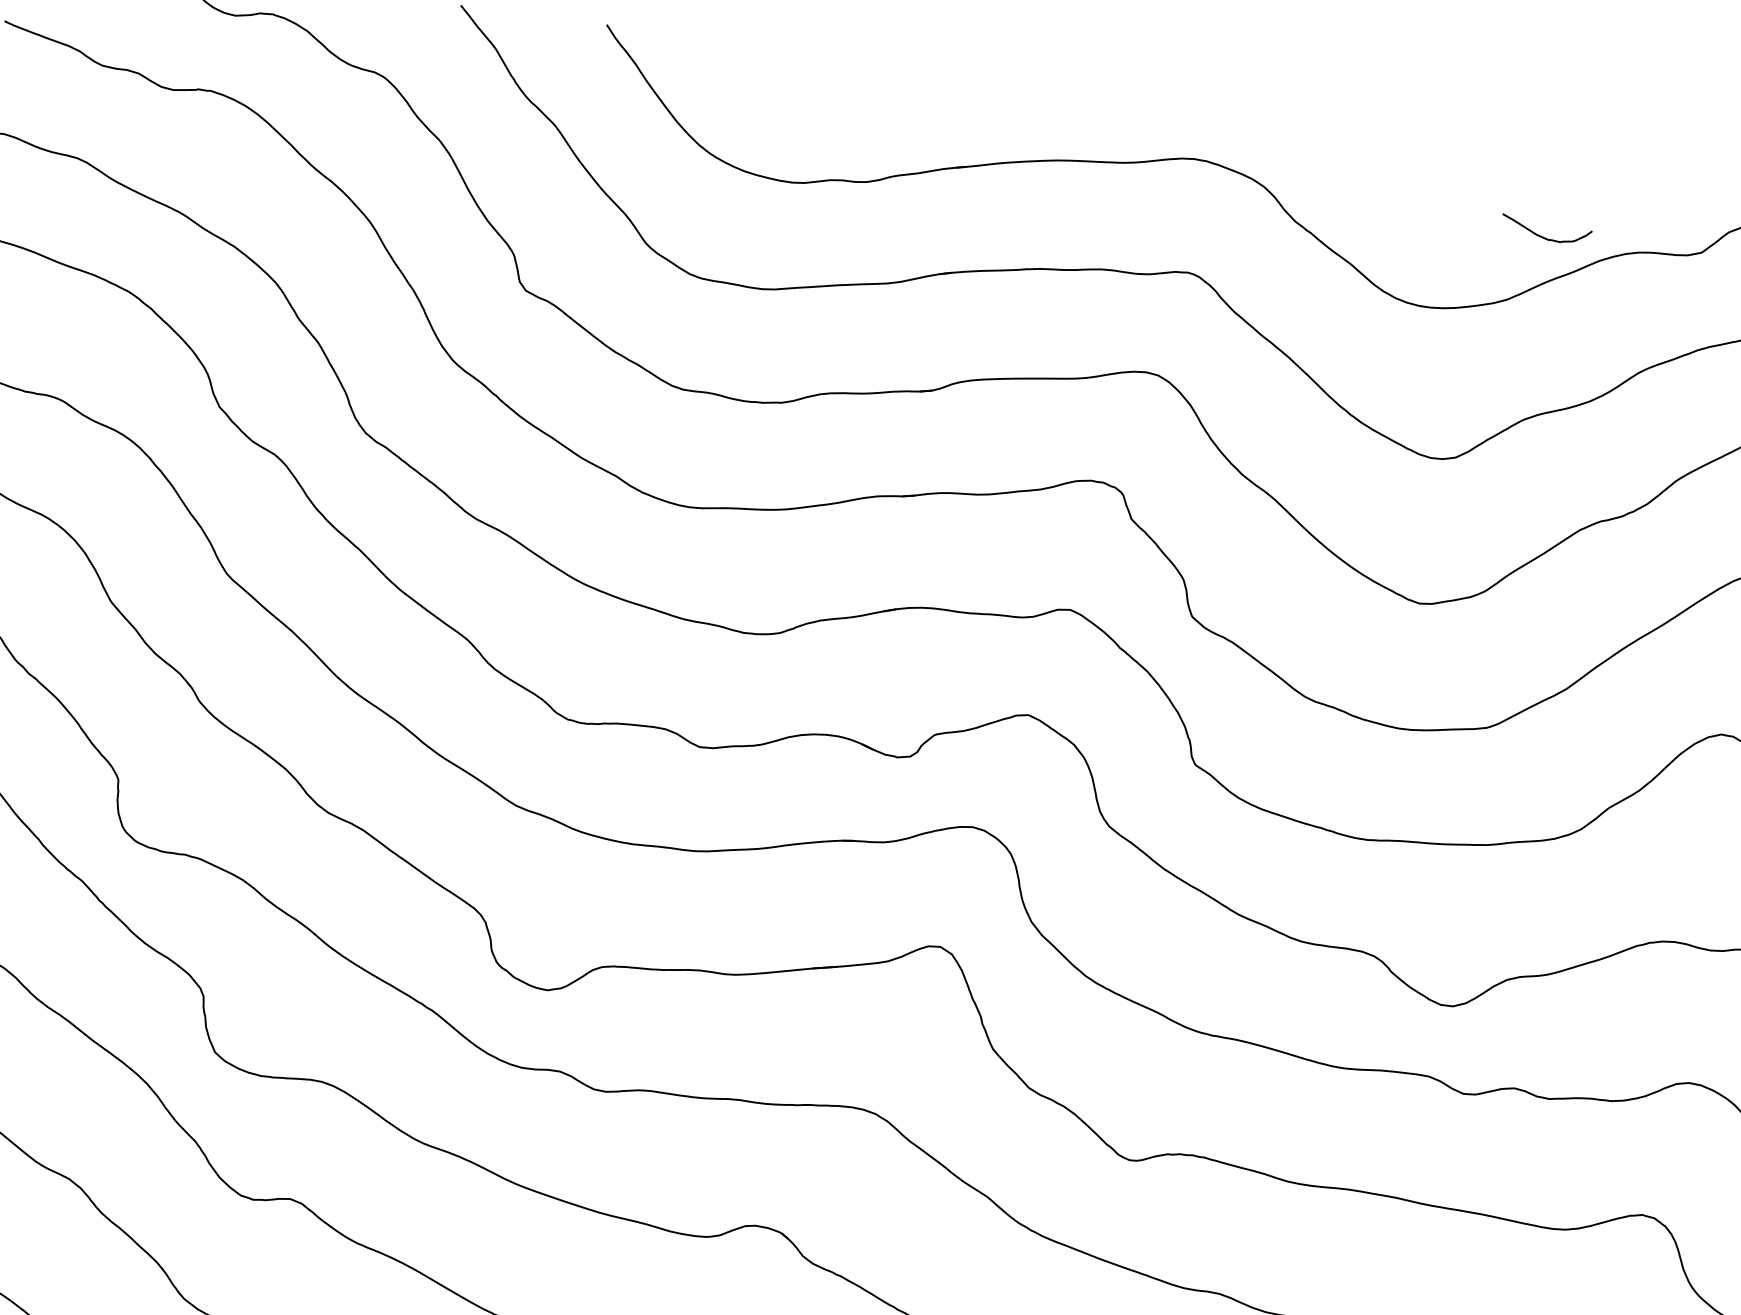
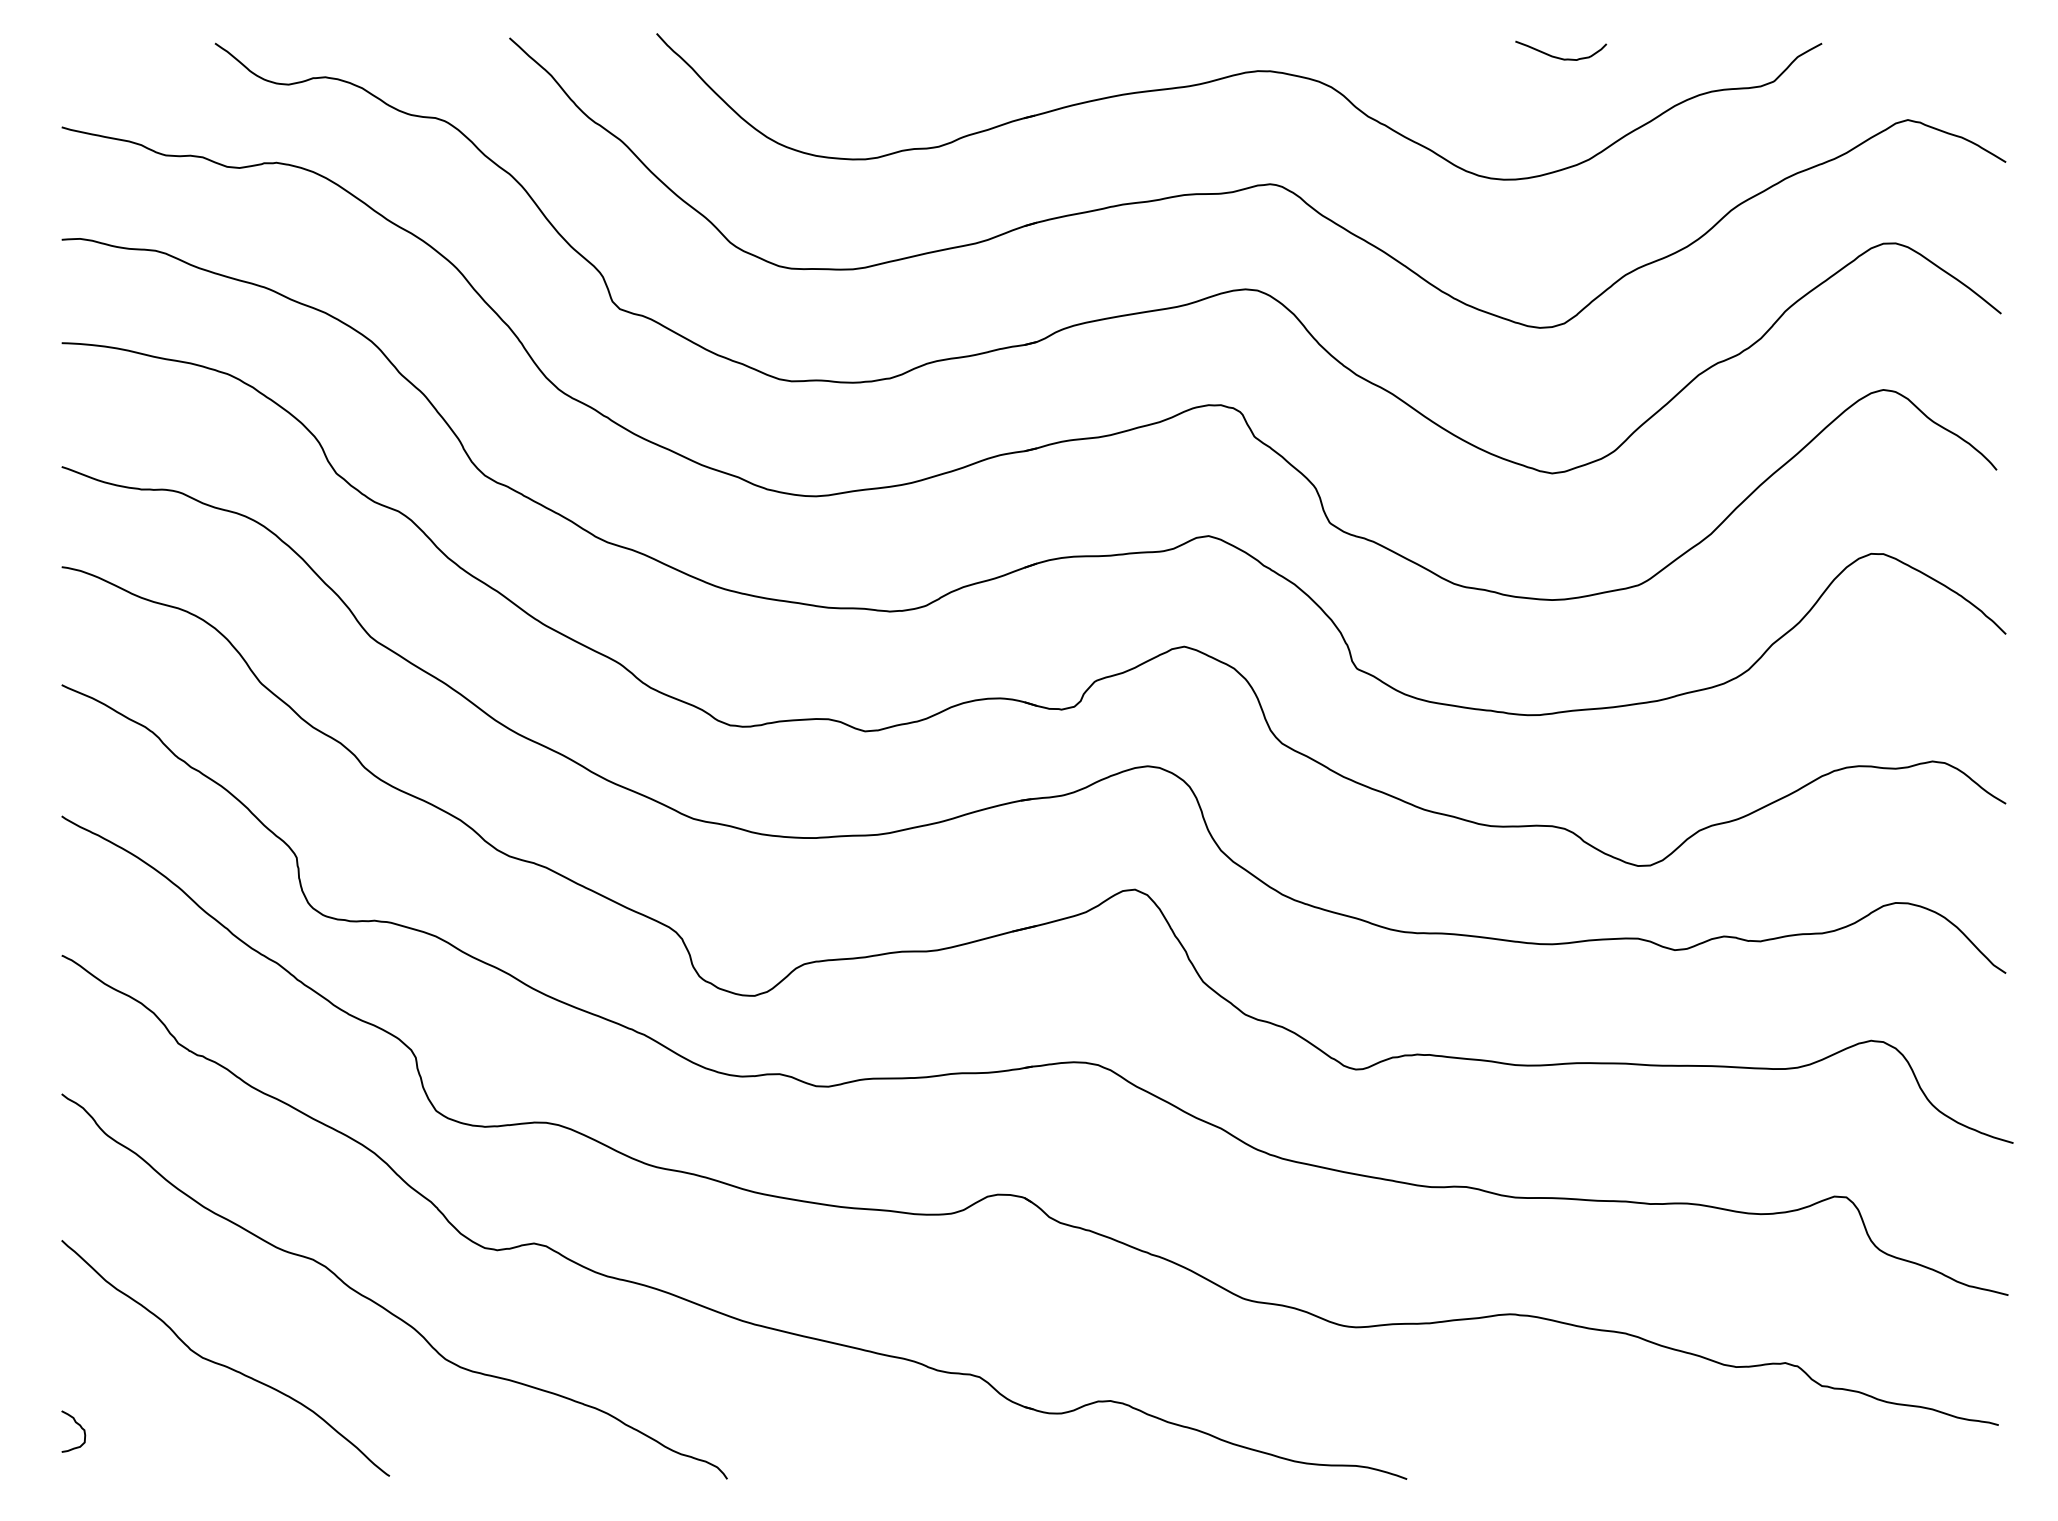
curve: (1544, 237) -> (1560, 57), moved

